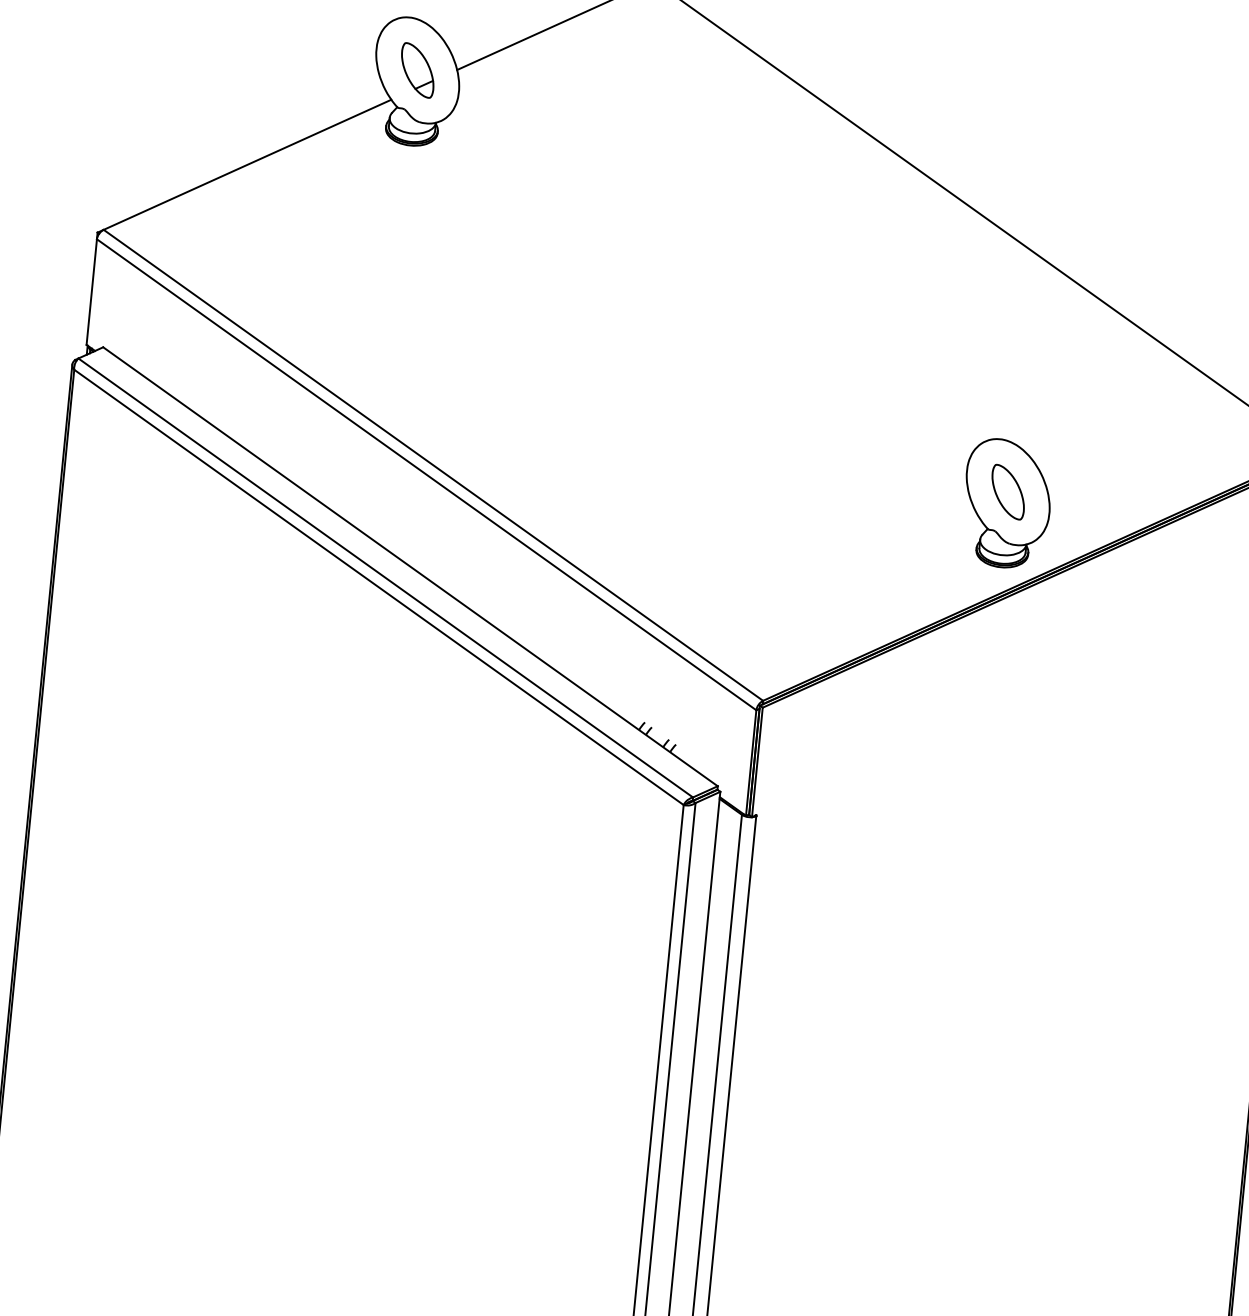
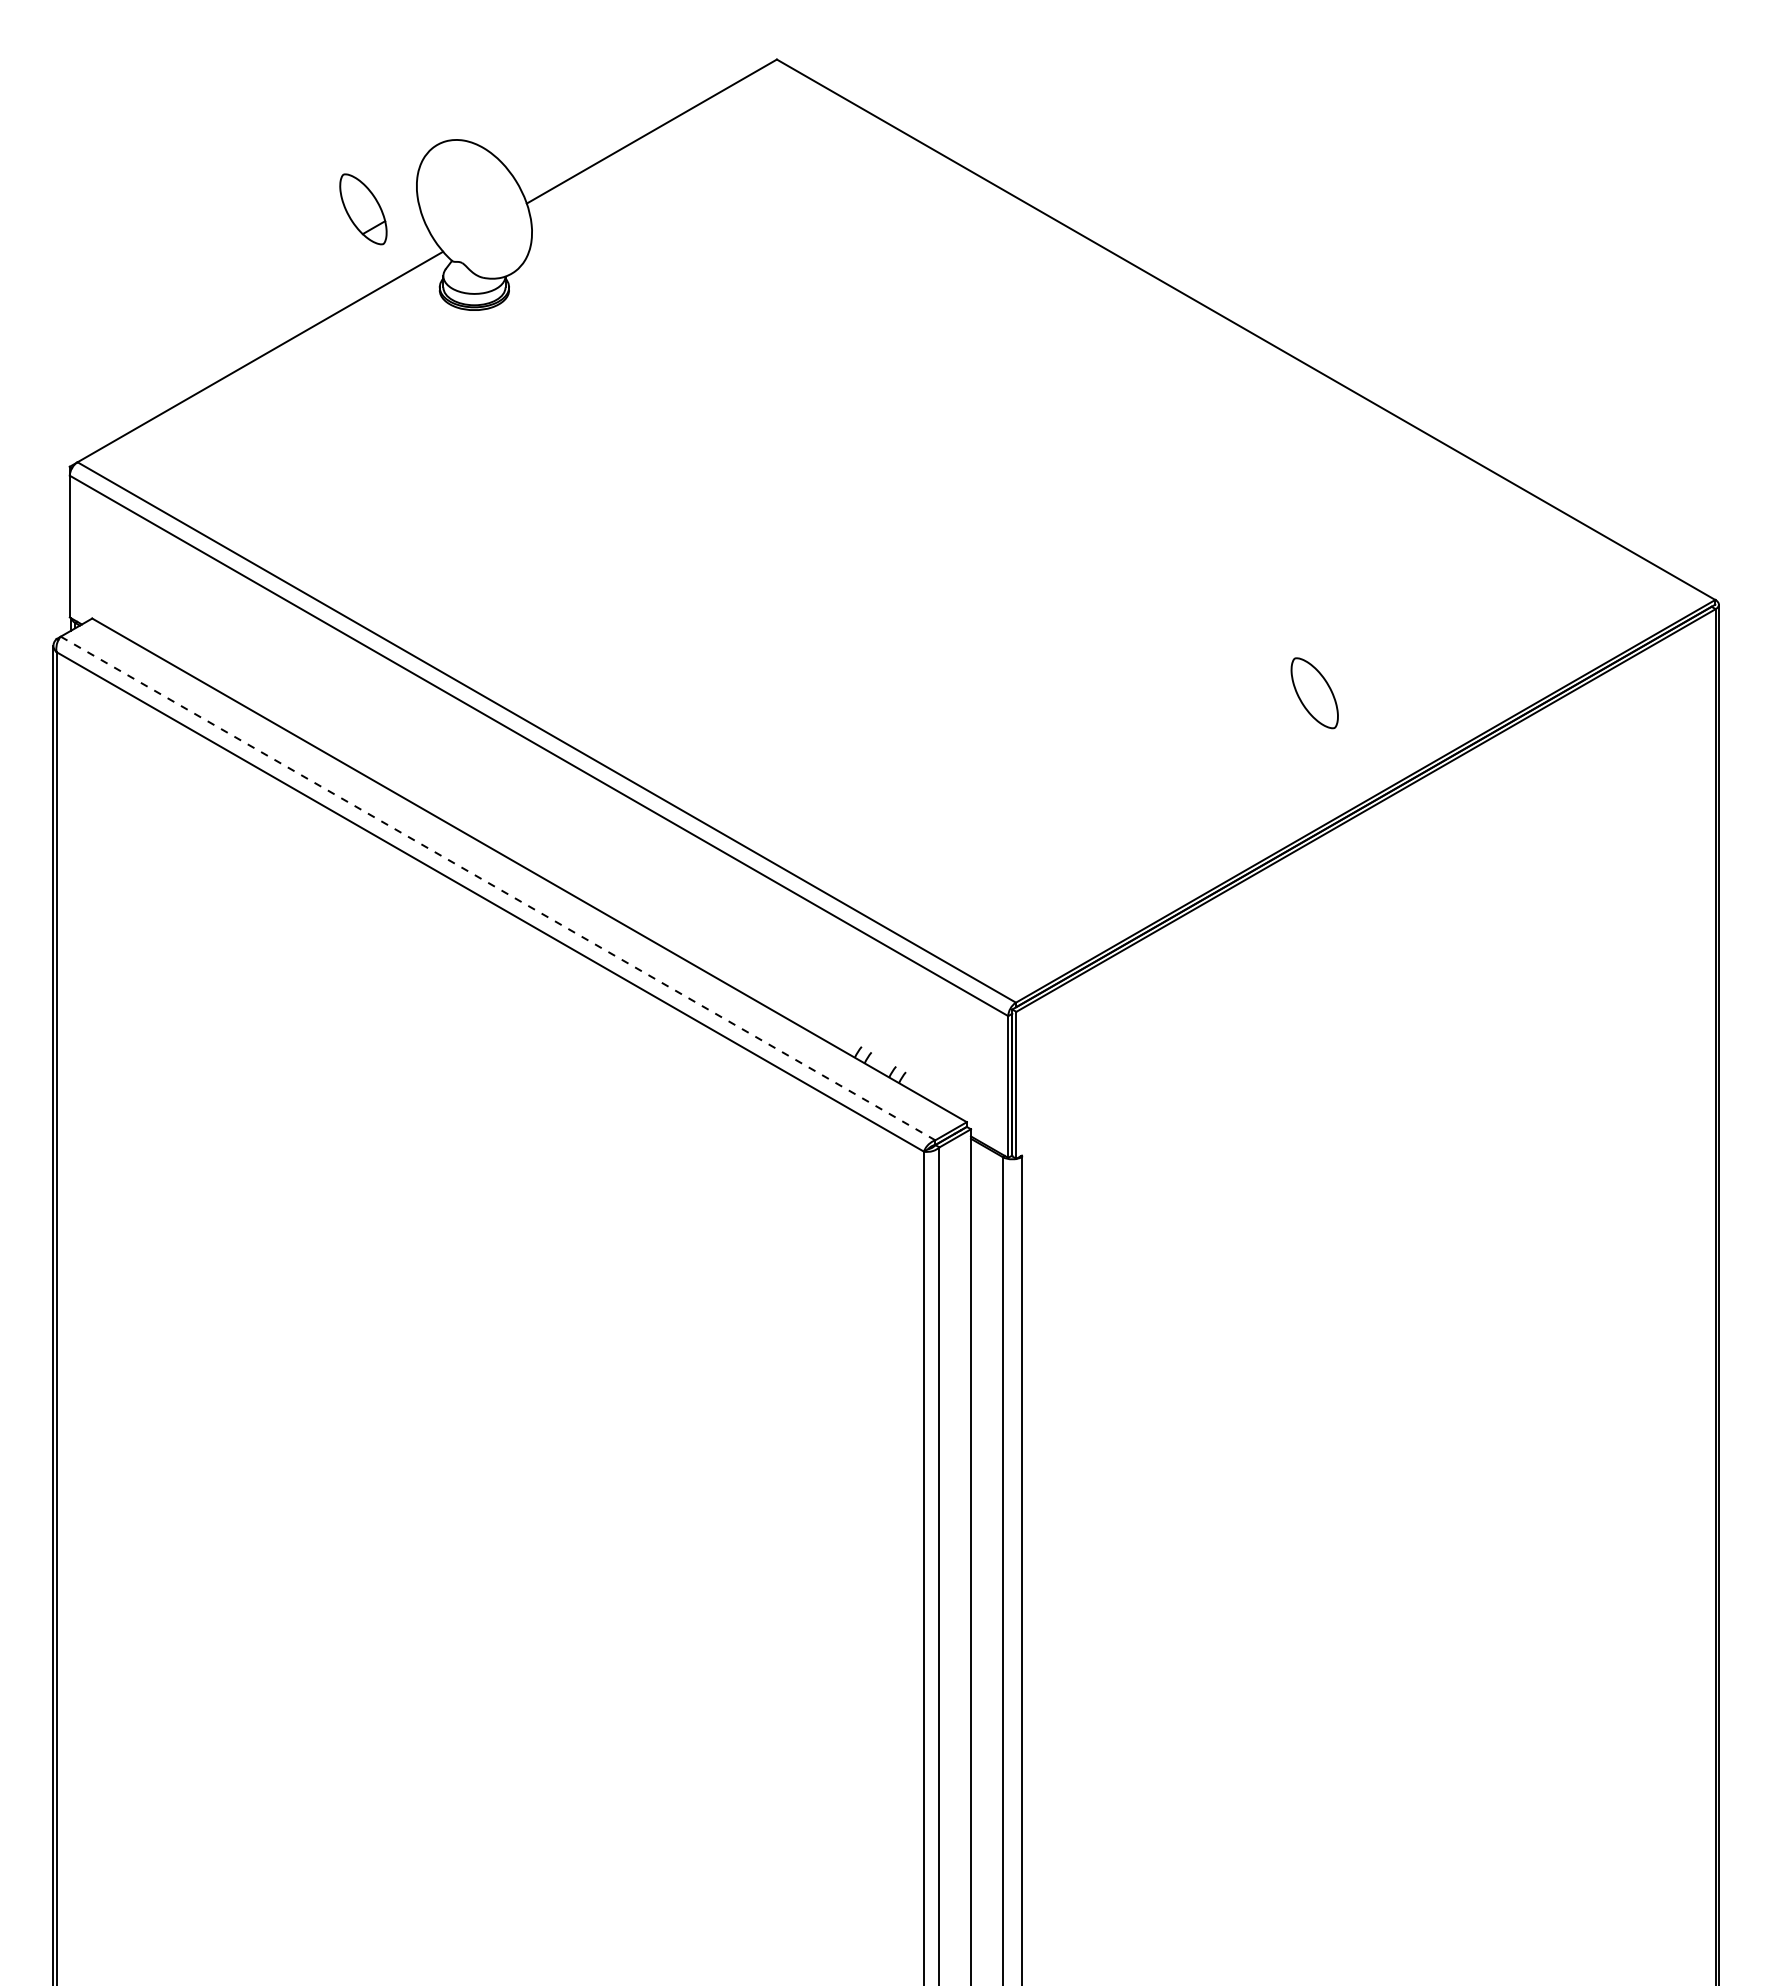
part: (417, 70) -> (363, 209), moved
part: (1006, 503) -> (1314, 708), removed
line: (386, 578) -> (498, 888), solid -> dashed

